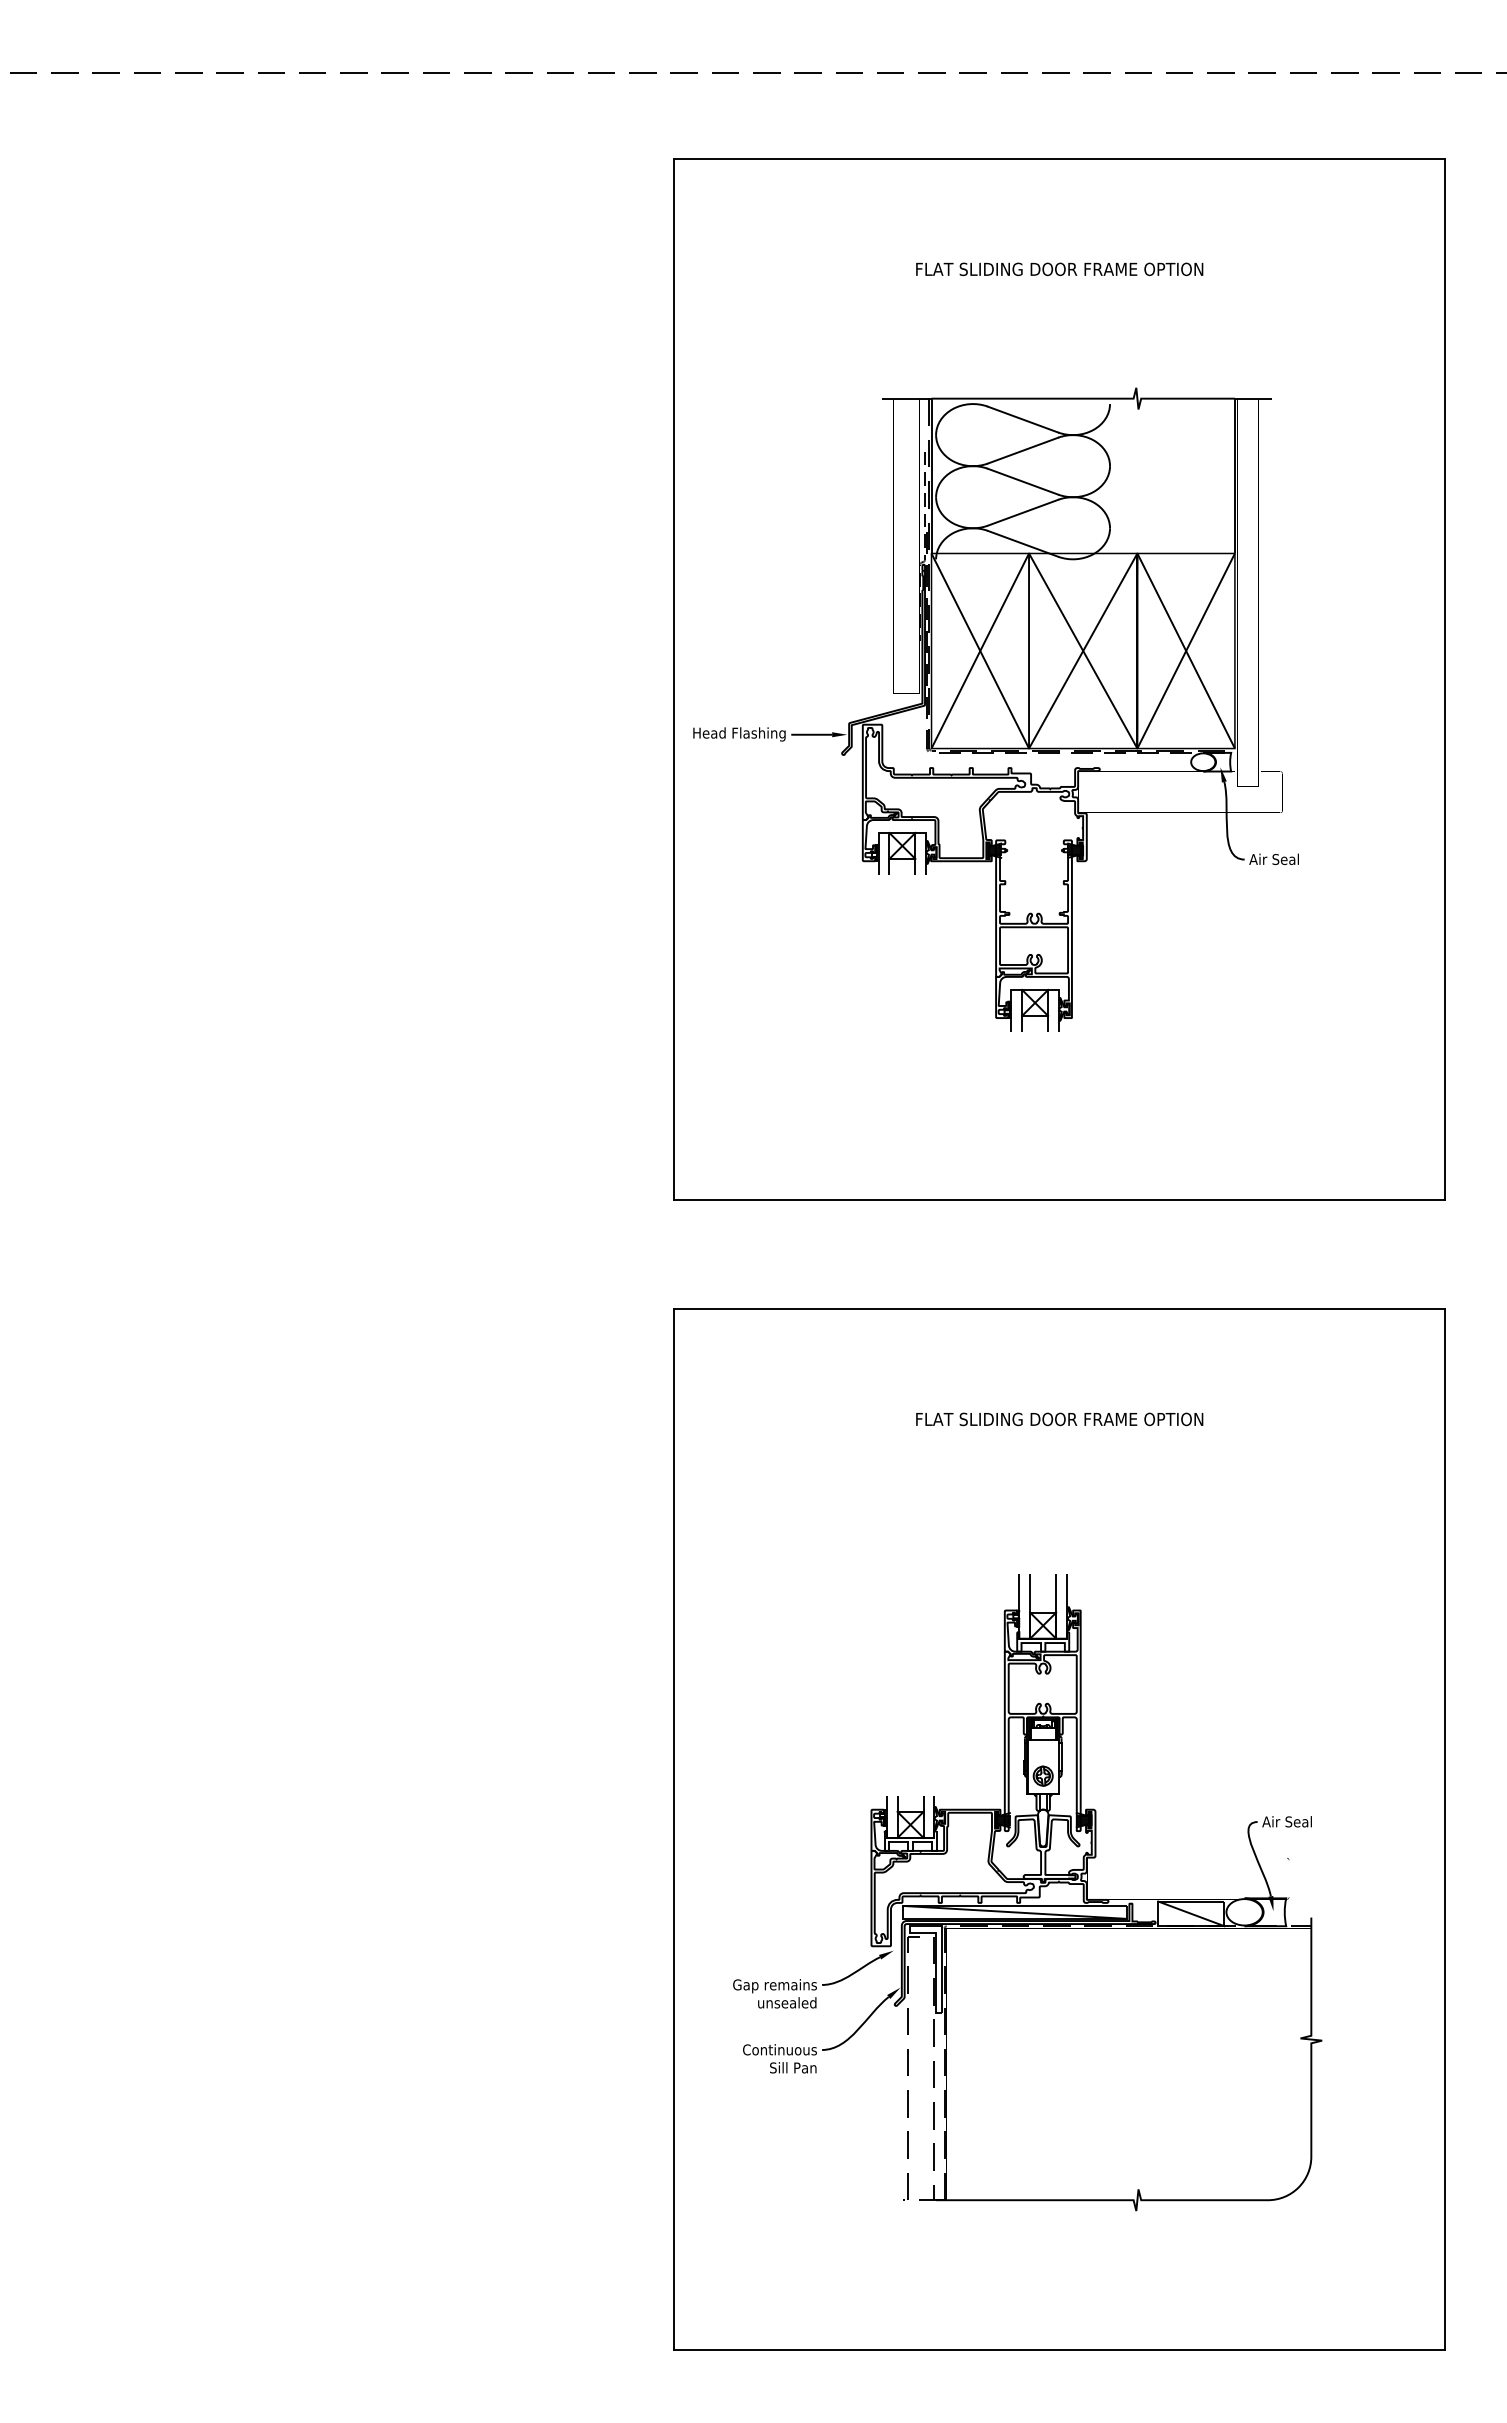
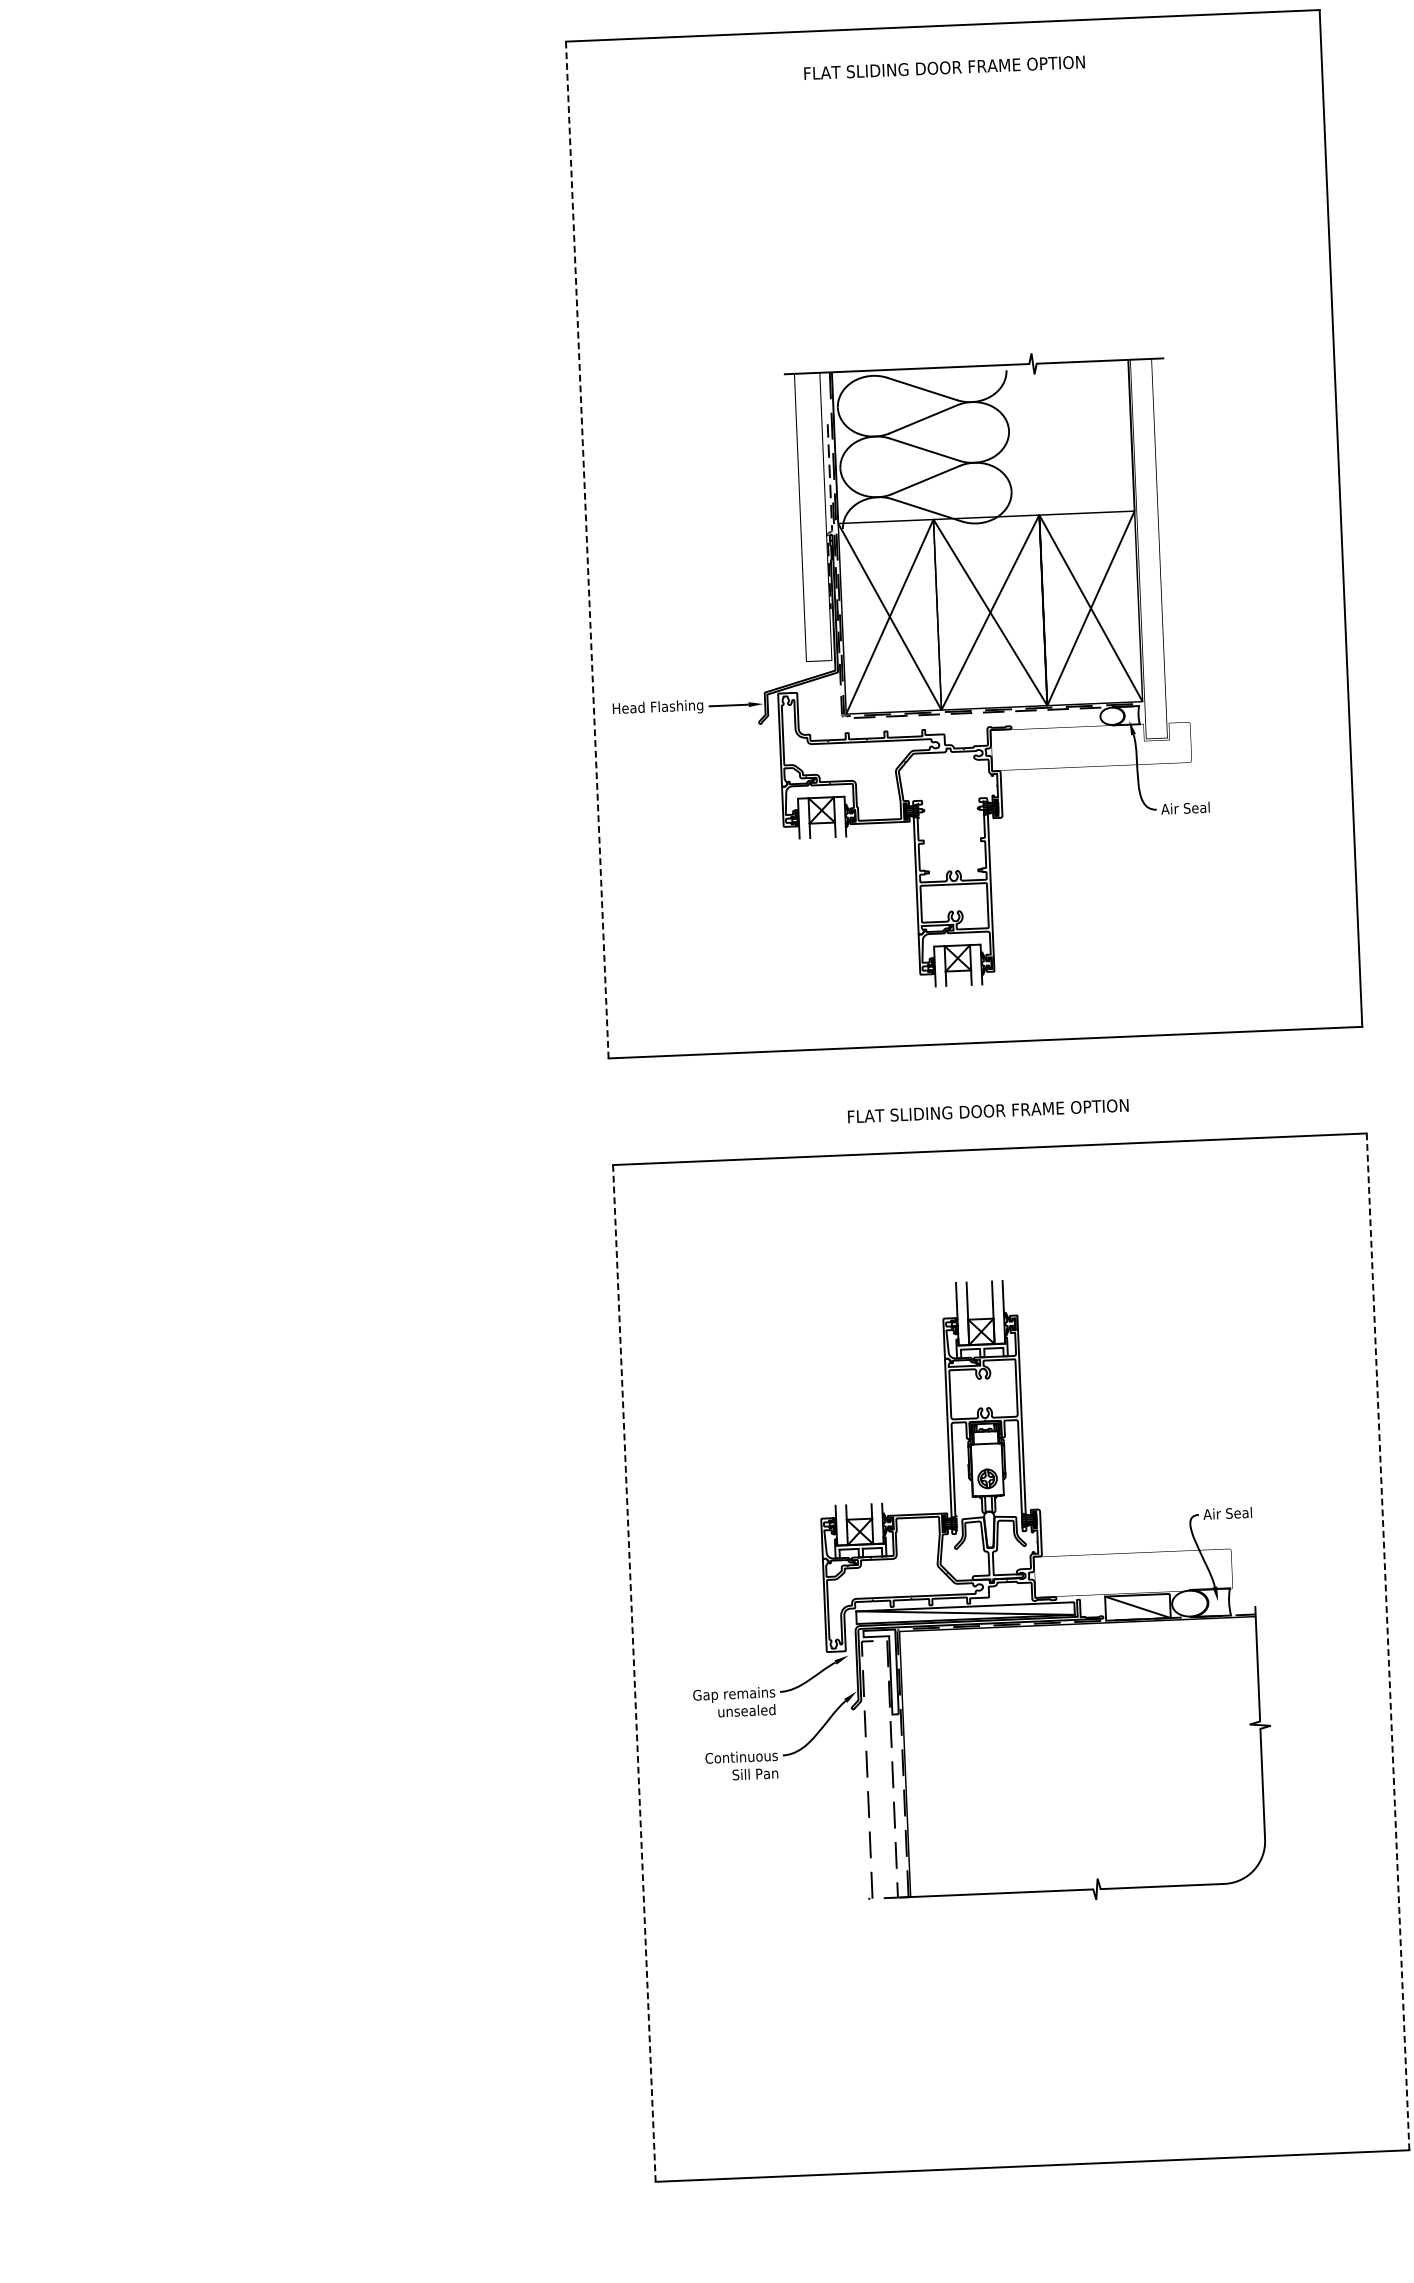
text: (1059, 268) -> (944, 67), moved
line: (673, 680) -> (586, 550), solid -> dashed
part: (995, 709) -> (907, 673), moved
text: (1059, 1419) -> (988, 1111), moved
line: (1445, 1829) -> (1388, 1641), solid -> dashed
line: (673, 1830) -> (633, 1674), solid -> dashed
part: (1027, 1892) -> (976, 1593), moved

